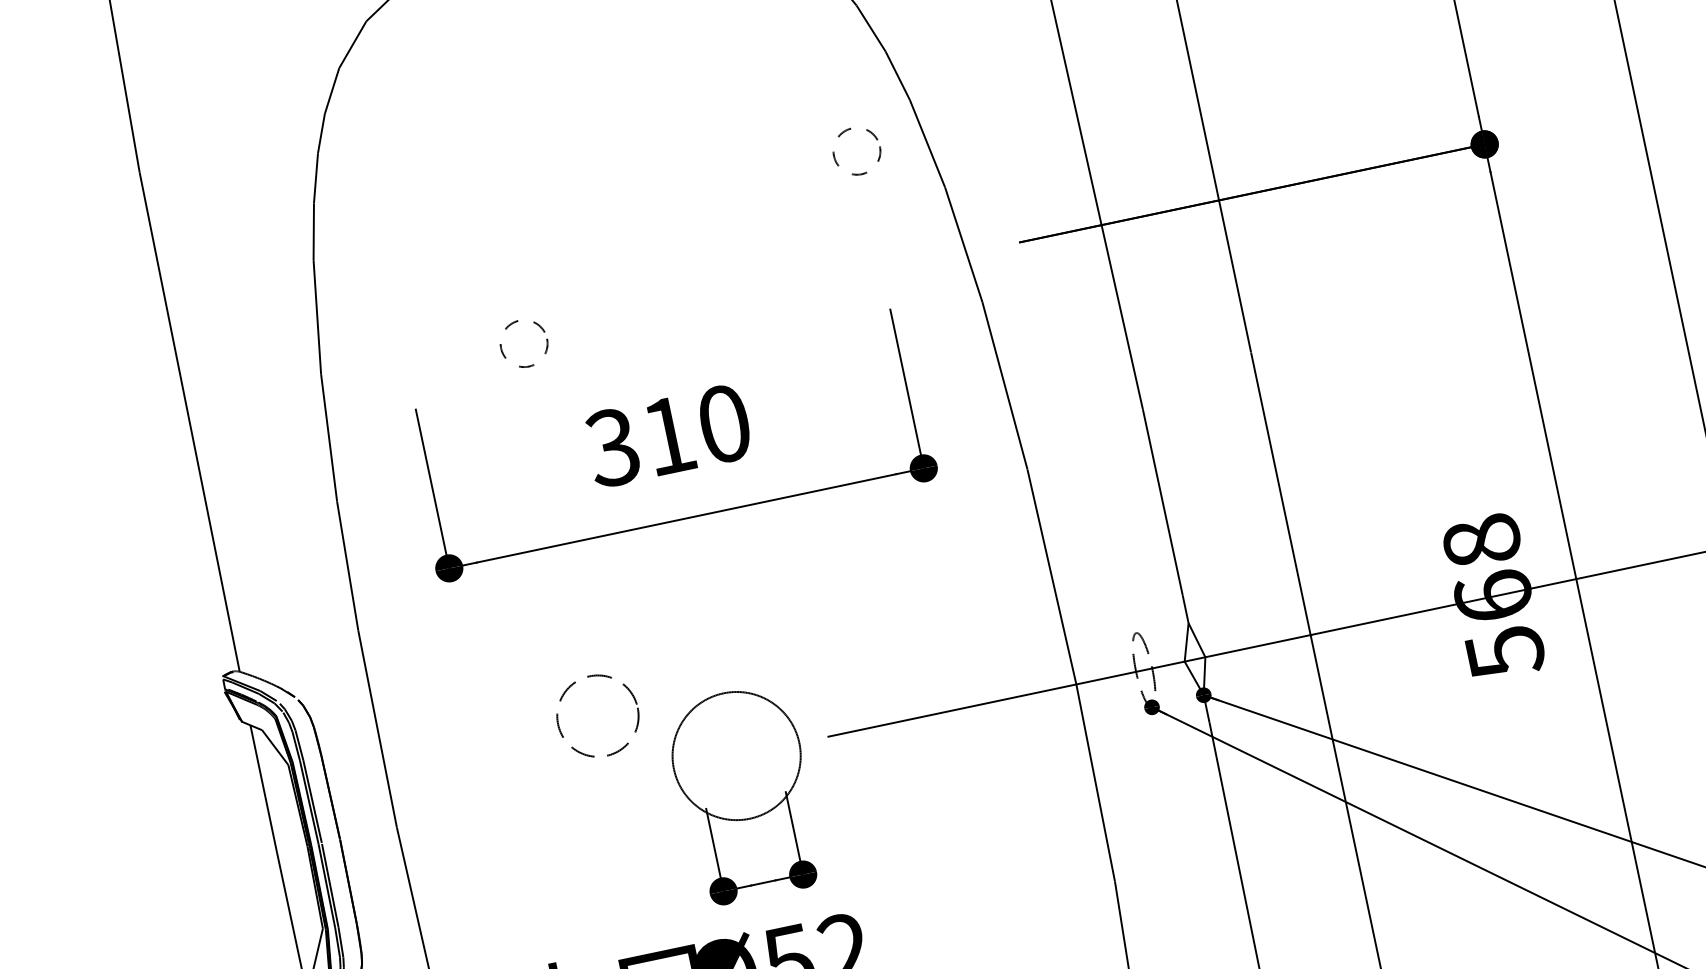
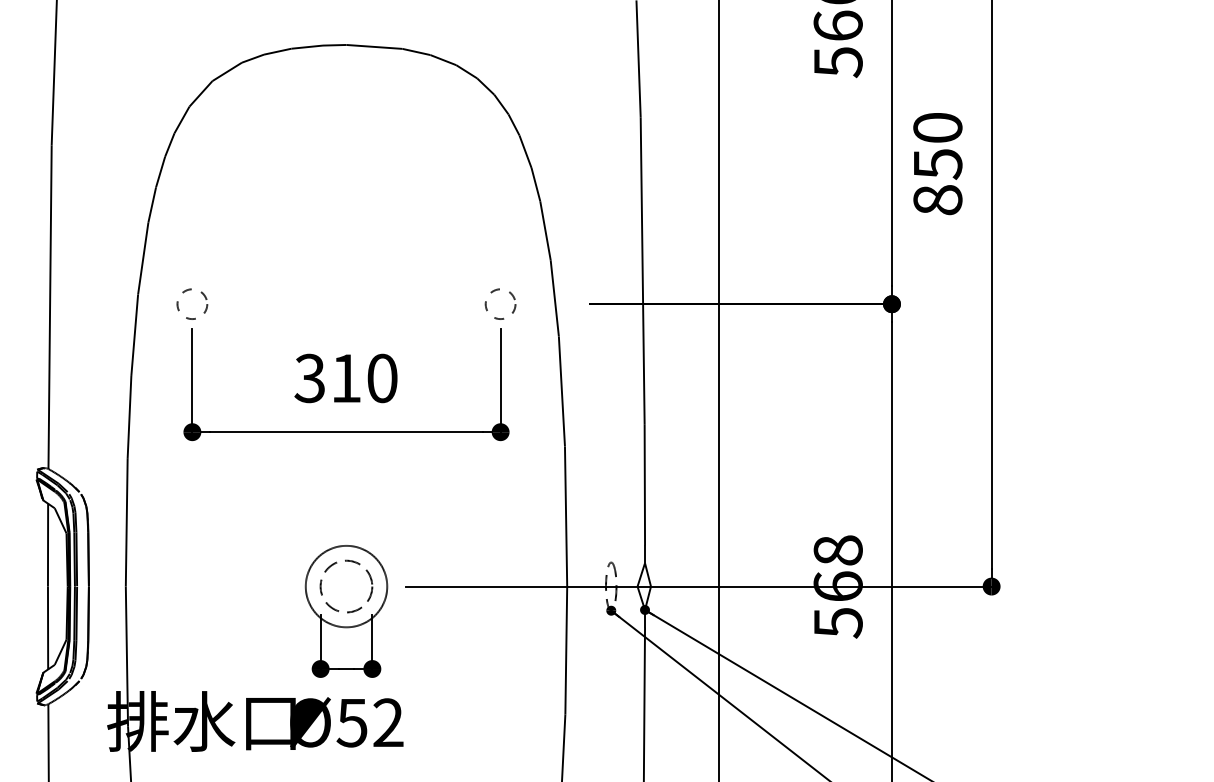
circle: (856, 150) -> (500, 303), moved
circle: (524, 342) -> (192, 303), moved
circle: (597, 716) -> (346, 586), moved

